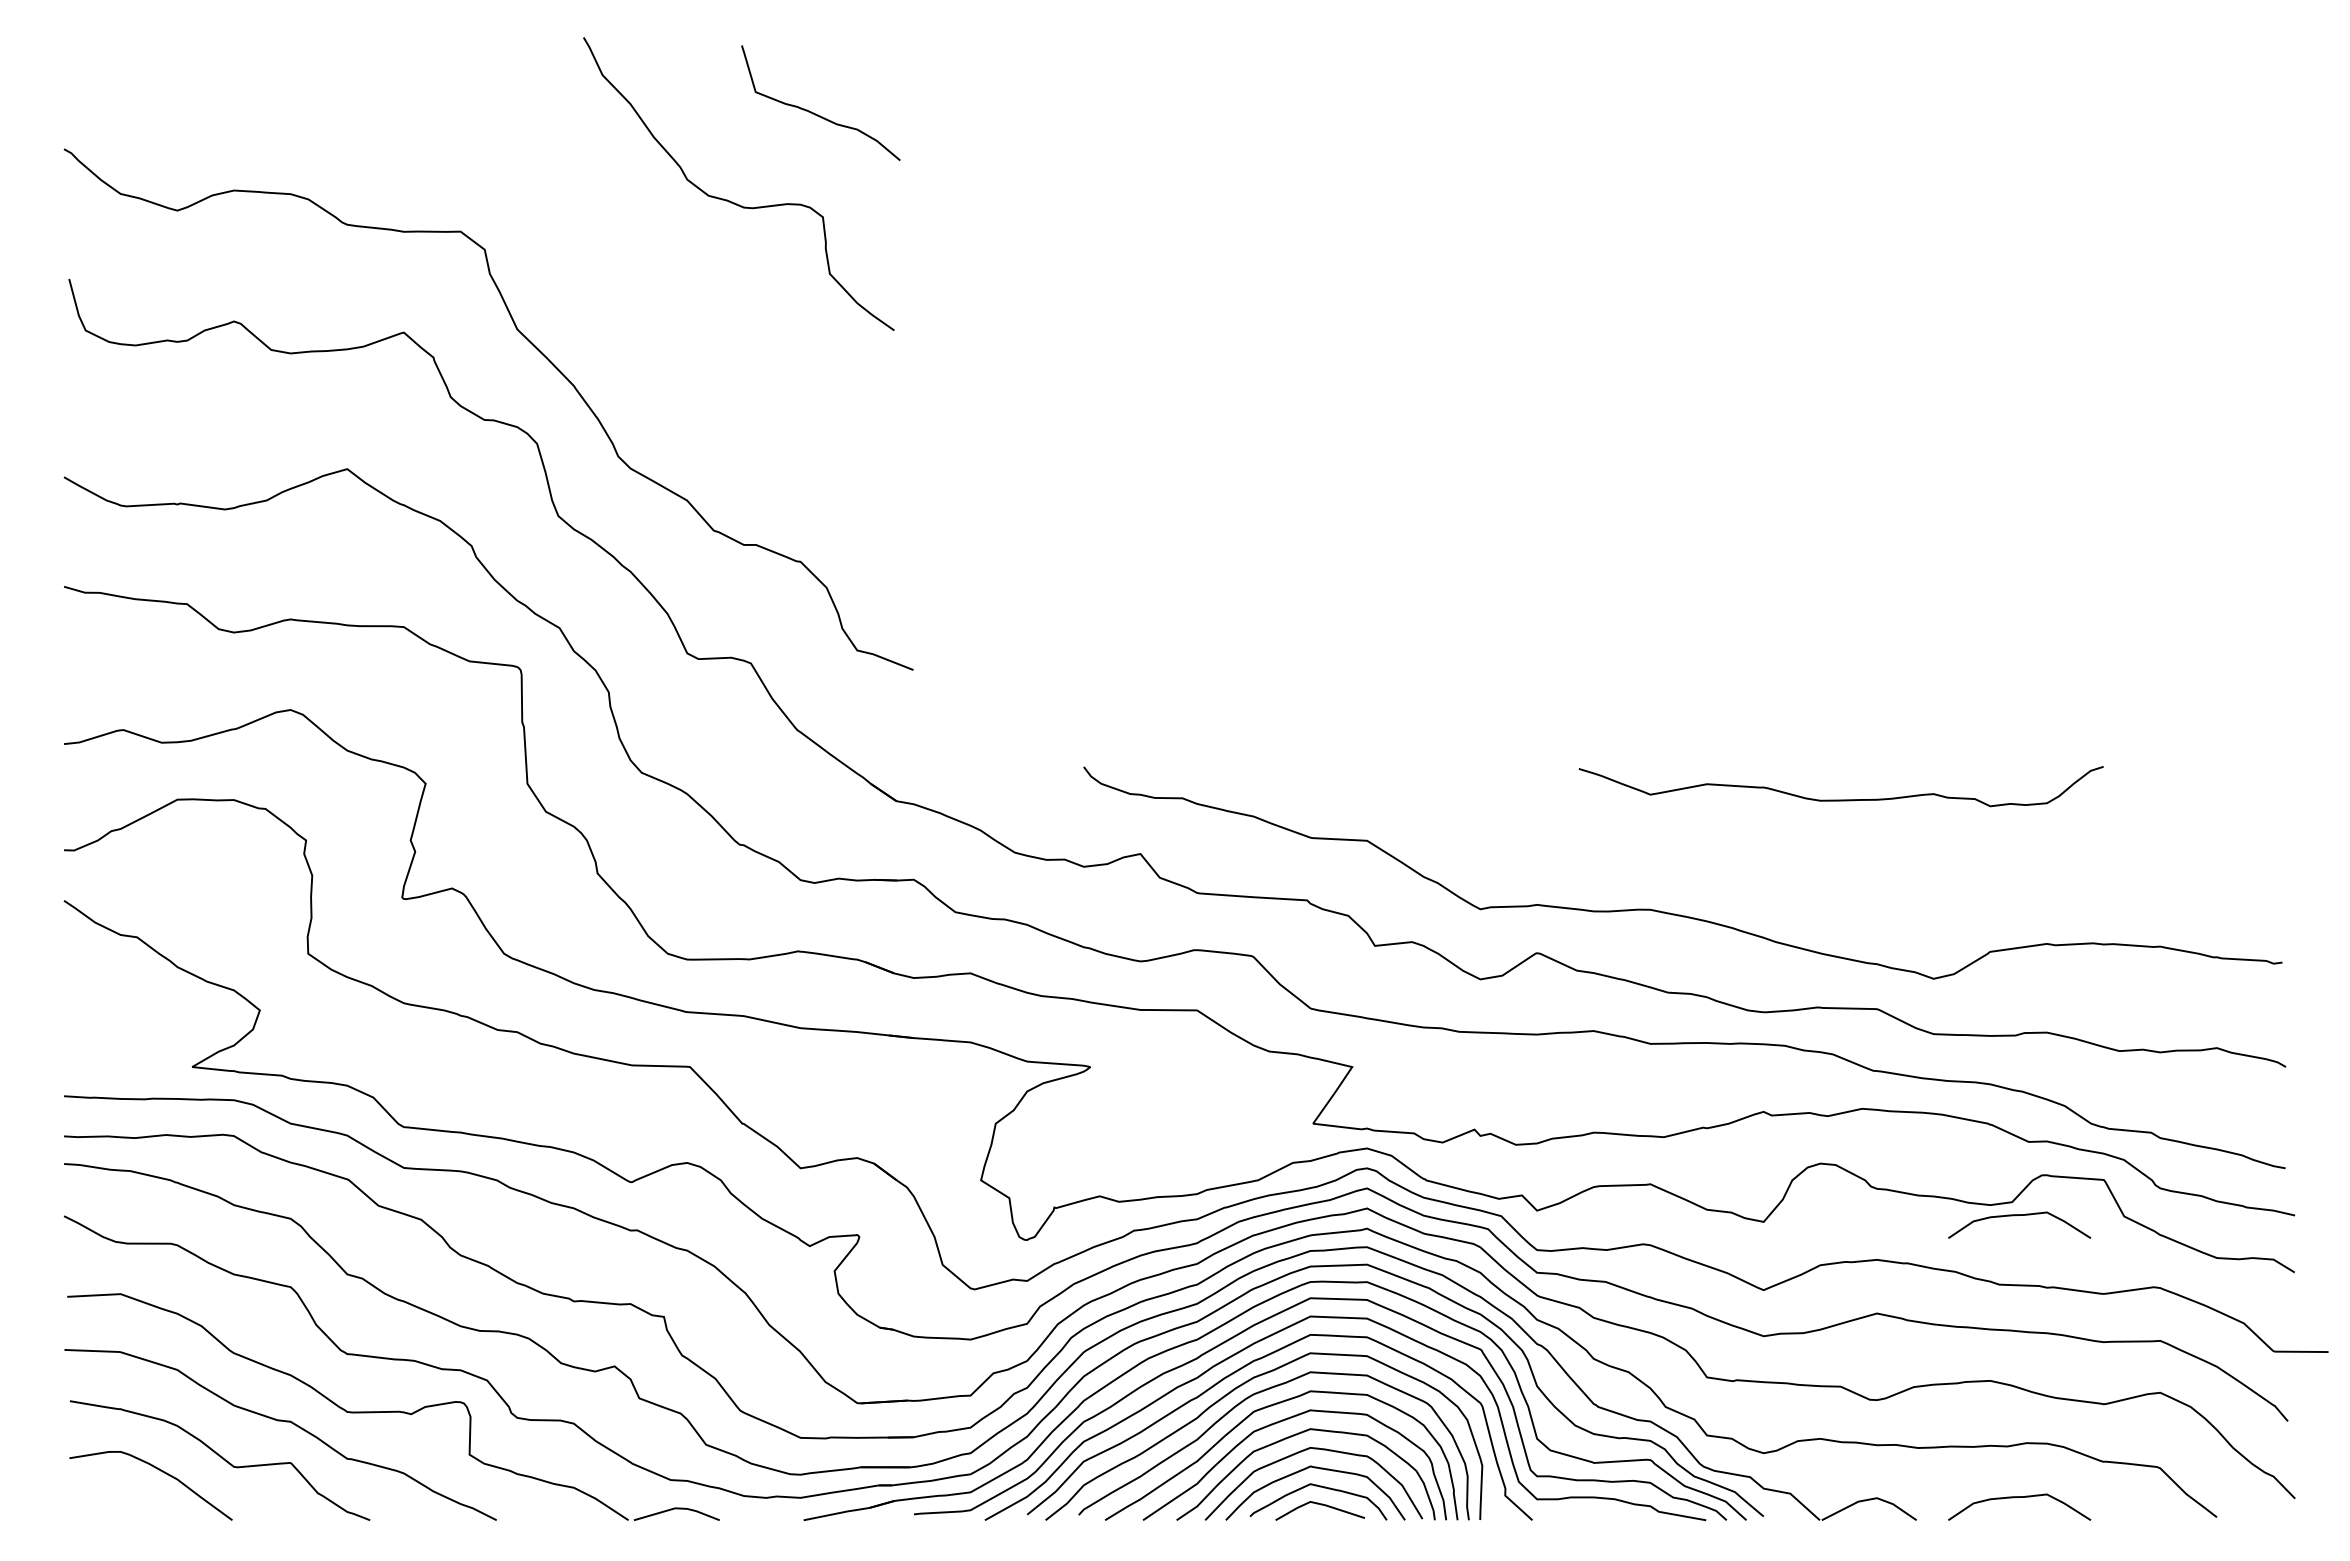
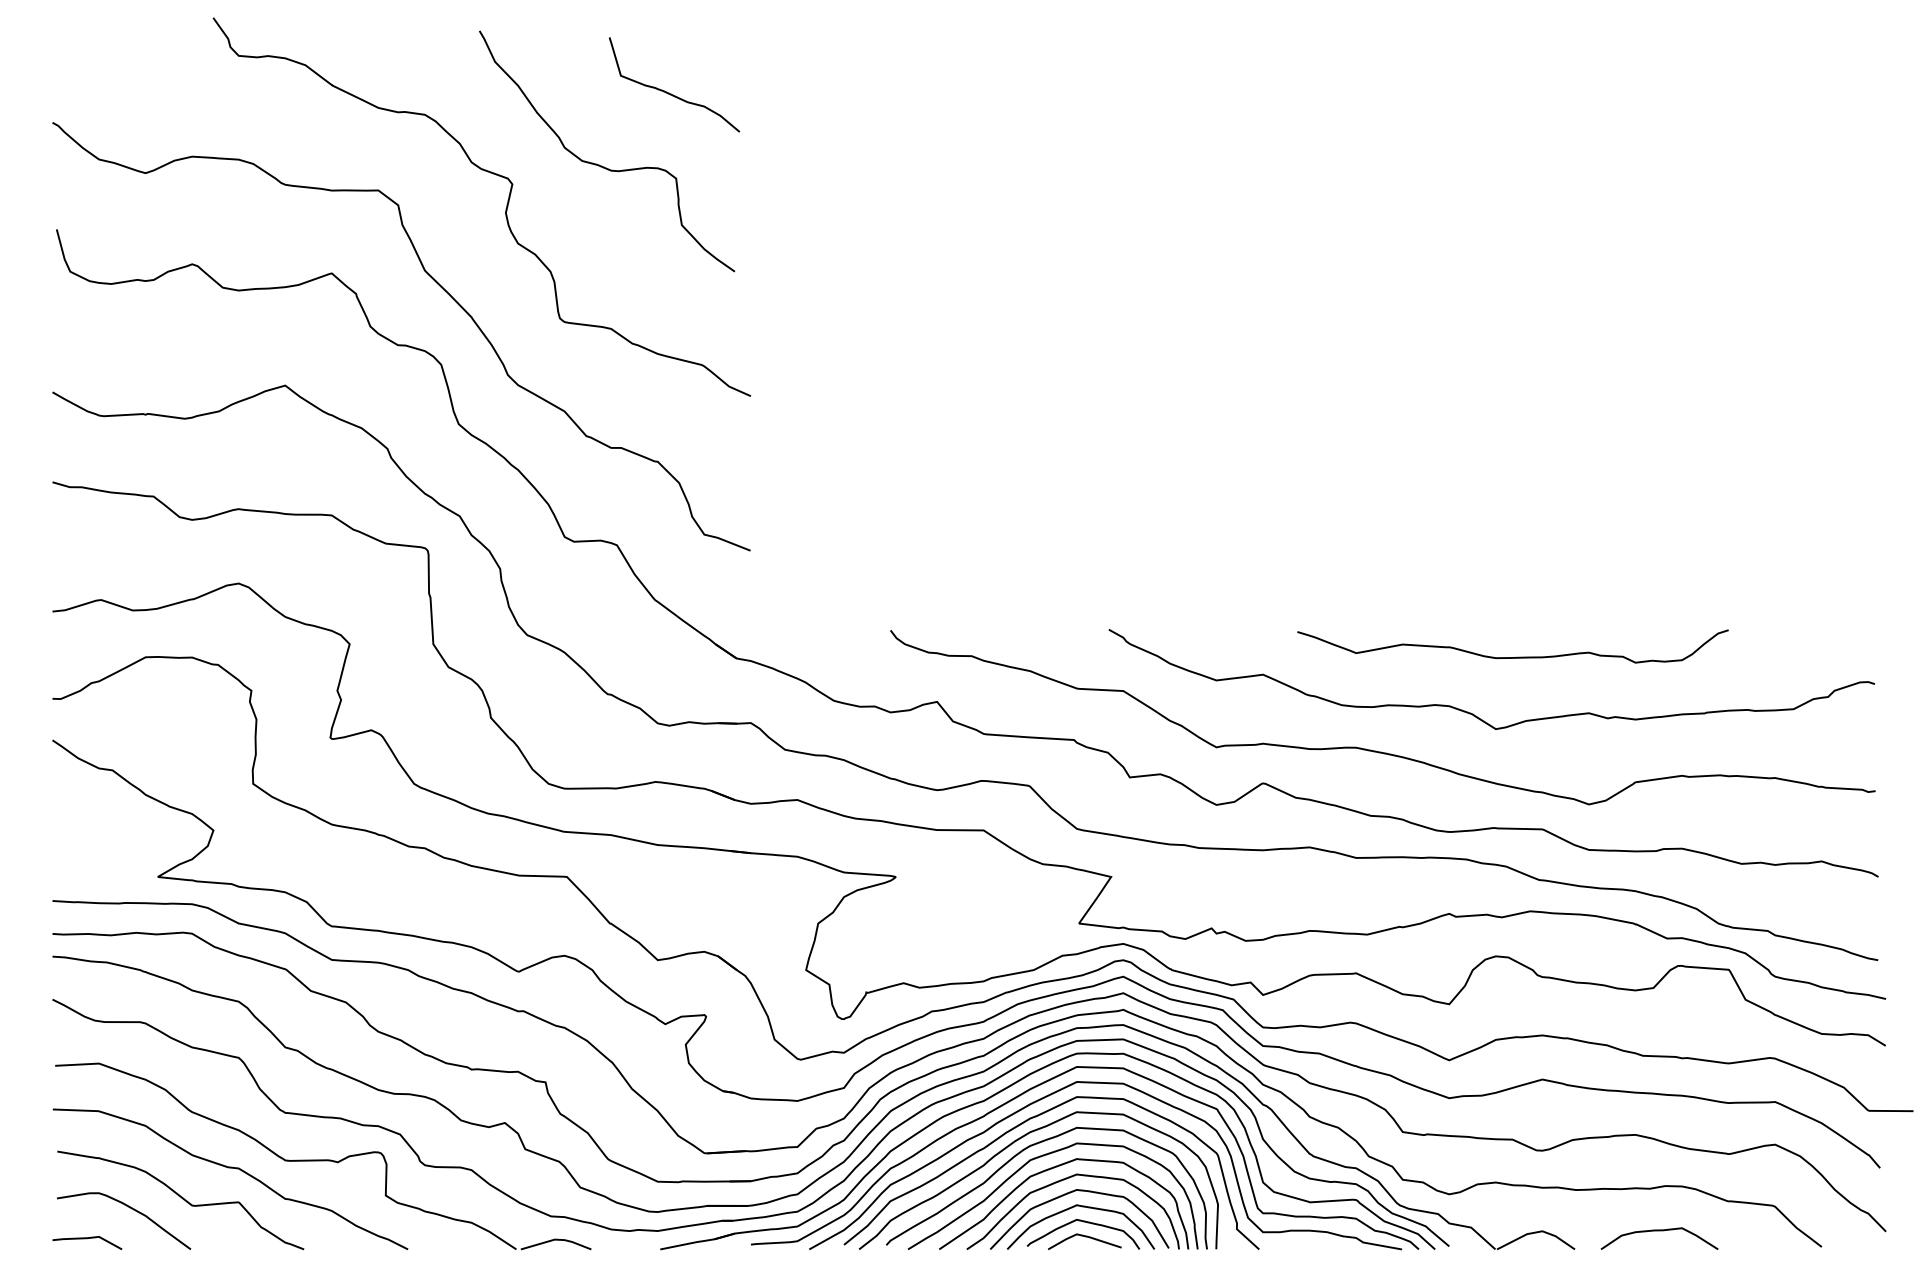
curve: (614, 258) -> (504, 212), added
curve: (1794, 869) -> (1474, 714), added
curve: (2019, 1215) -> (1659, 998), removed
curve: (106, 1507) -> (87, 1238), added

